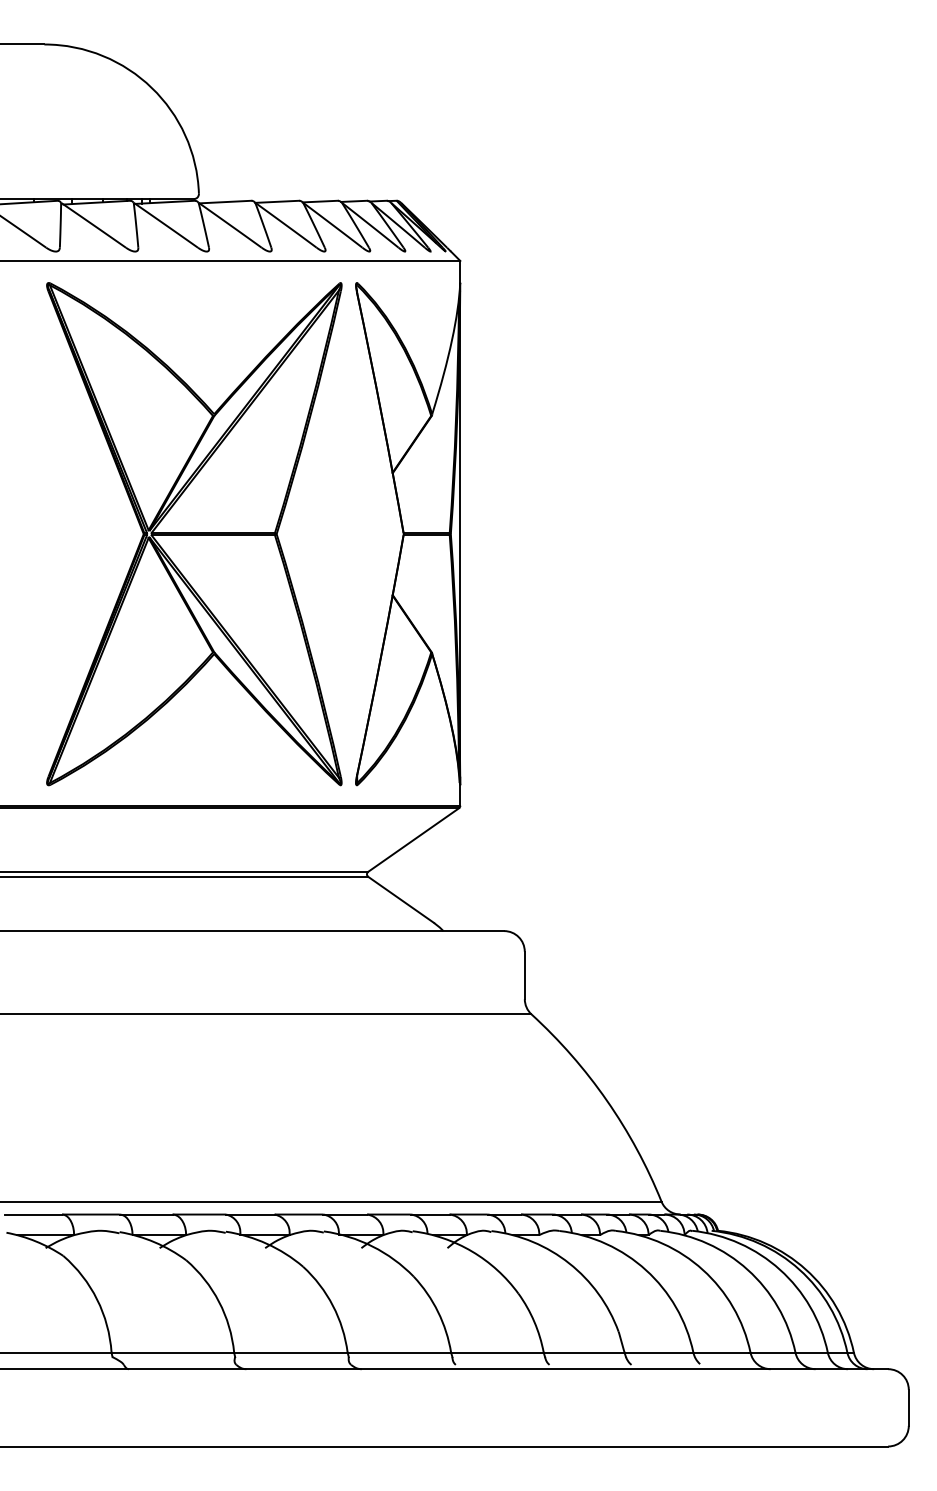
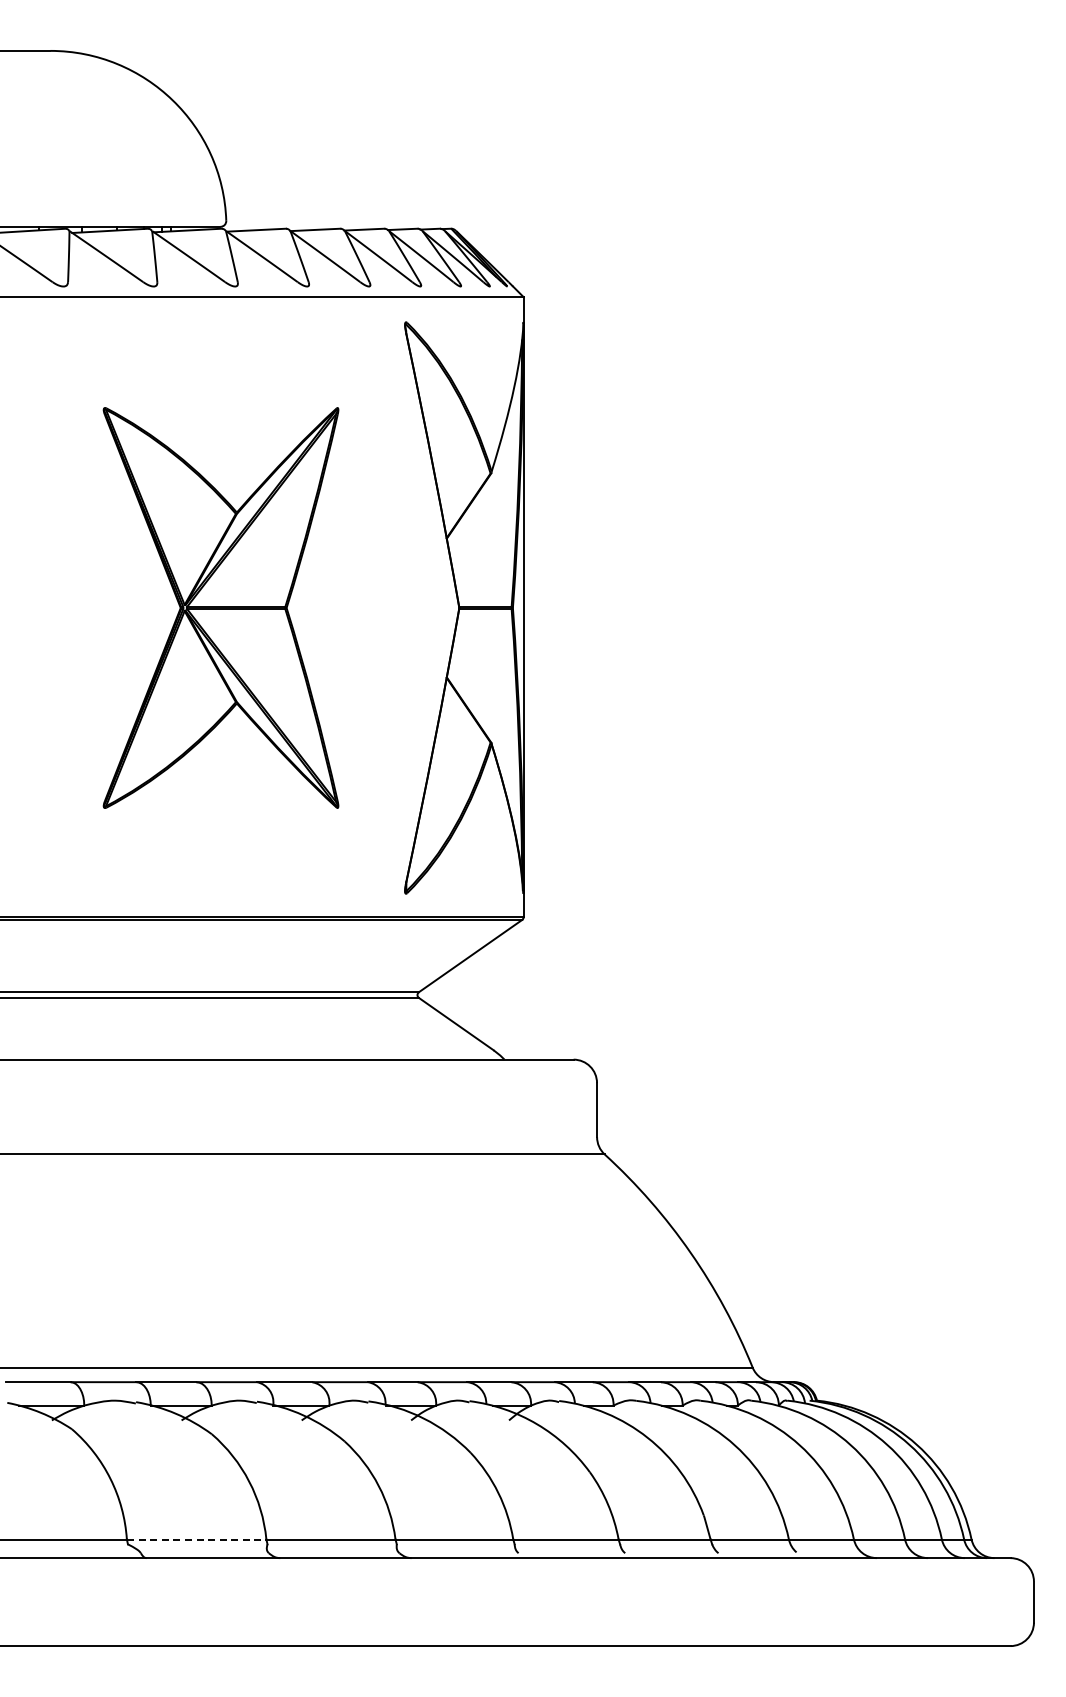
part: (193, 533) -> (220, 607), size x0.7
line: (172, 1352) -> (196, 1539), solid -> dashed

